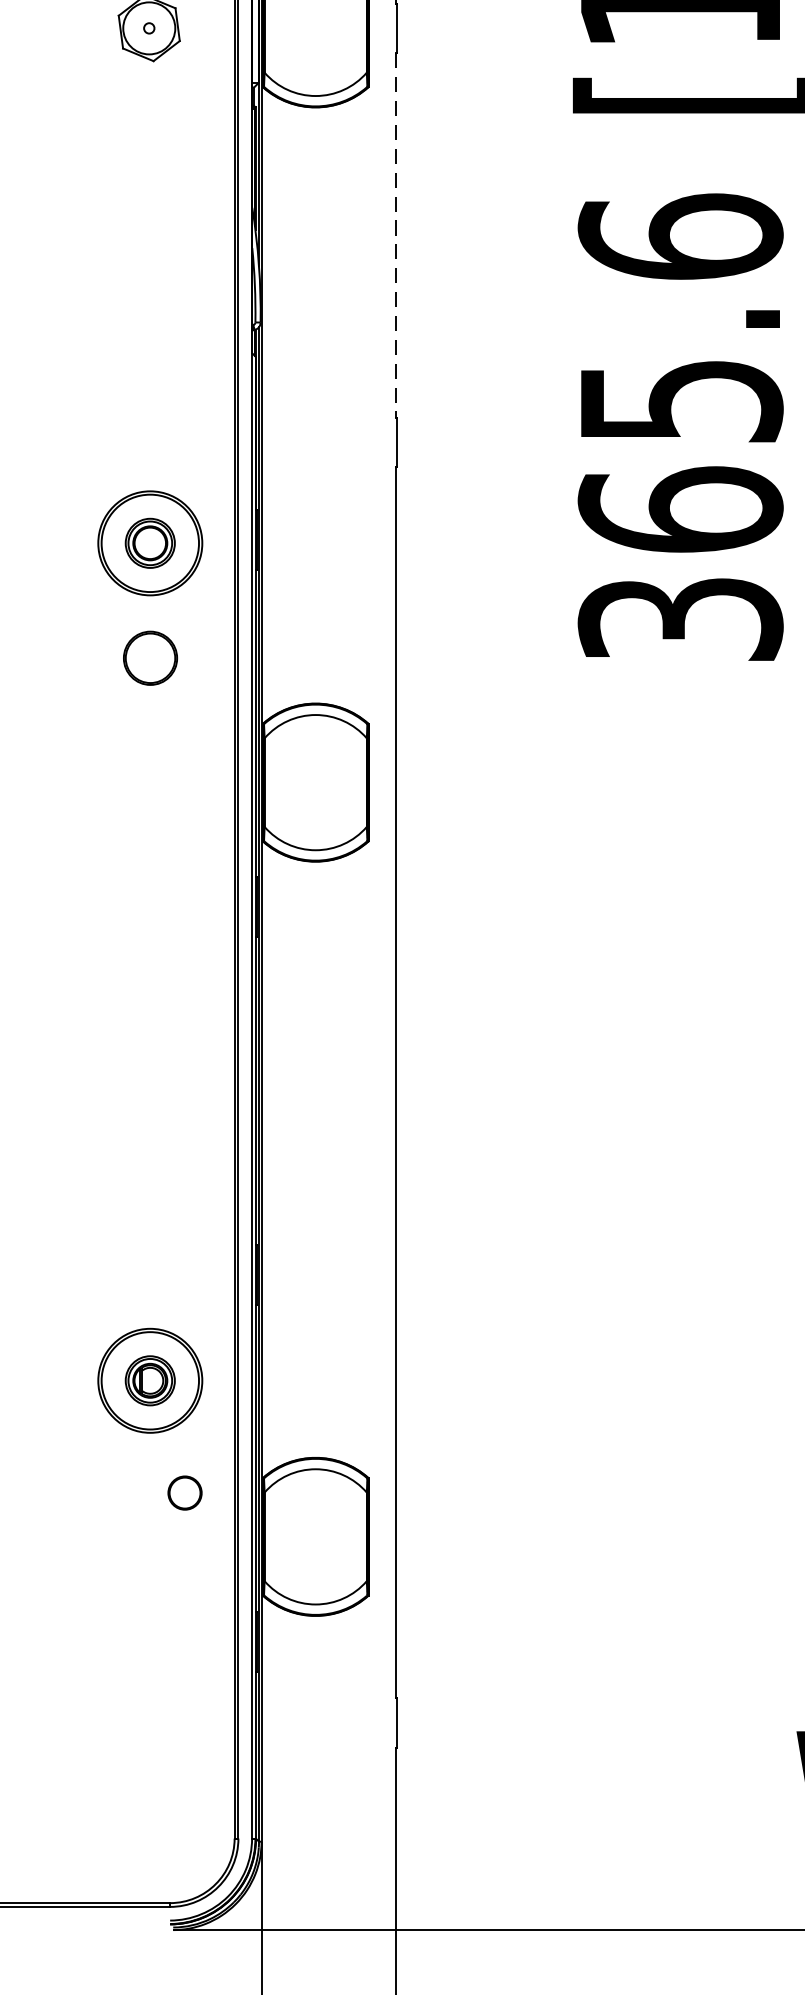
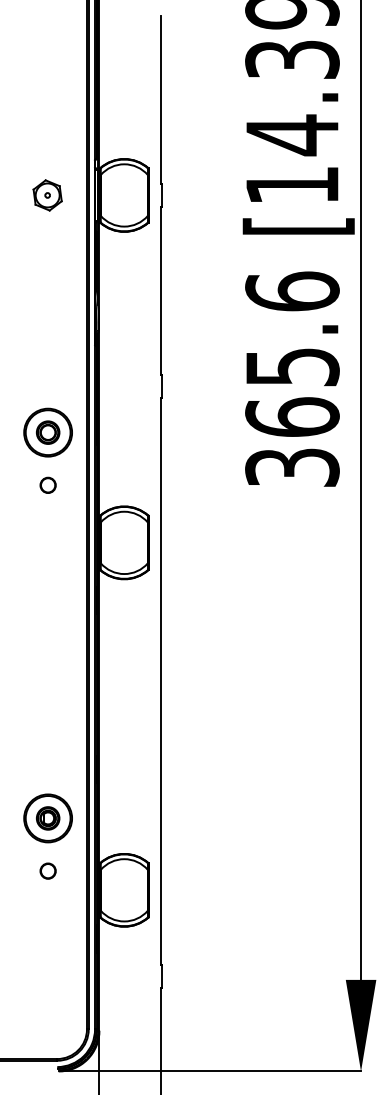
line: (396, 234) -> (161, 290), dashed -> solid
circle: (148, 655) -> (47, 484), size x0.62
circle: (183, 1491) -> (47, 870), moved

